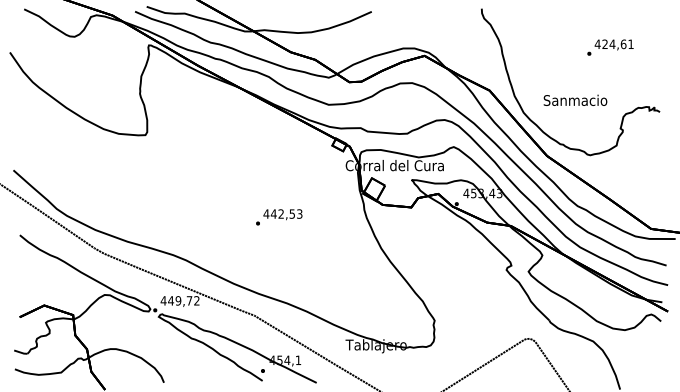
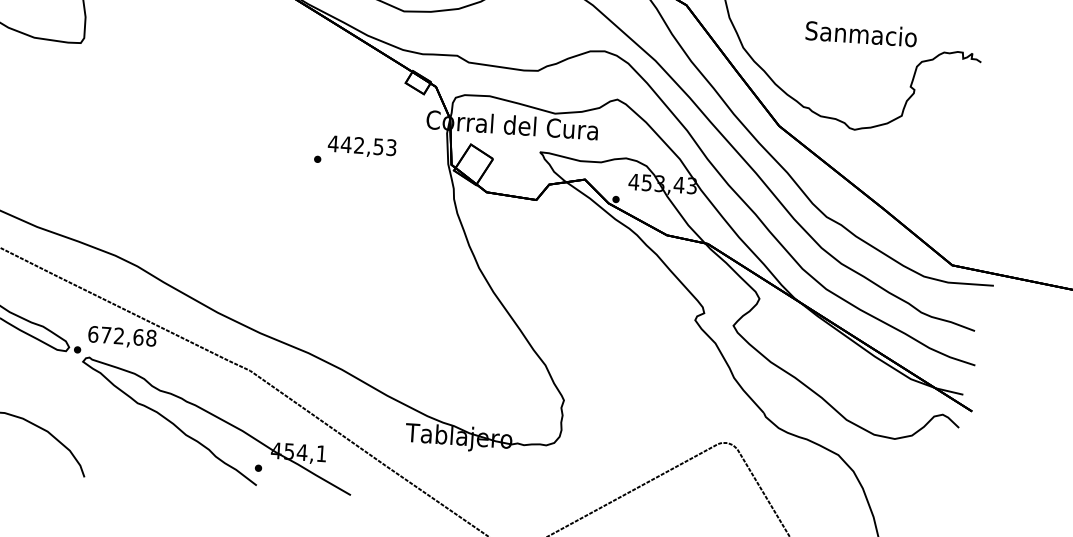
text: (575, 99) -> (861, 32), moved
text: (279, 217) -> (355, 151), moved
text: (179, 300) -> (120, 335), 449,72 -> 672,68

